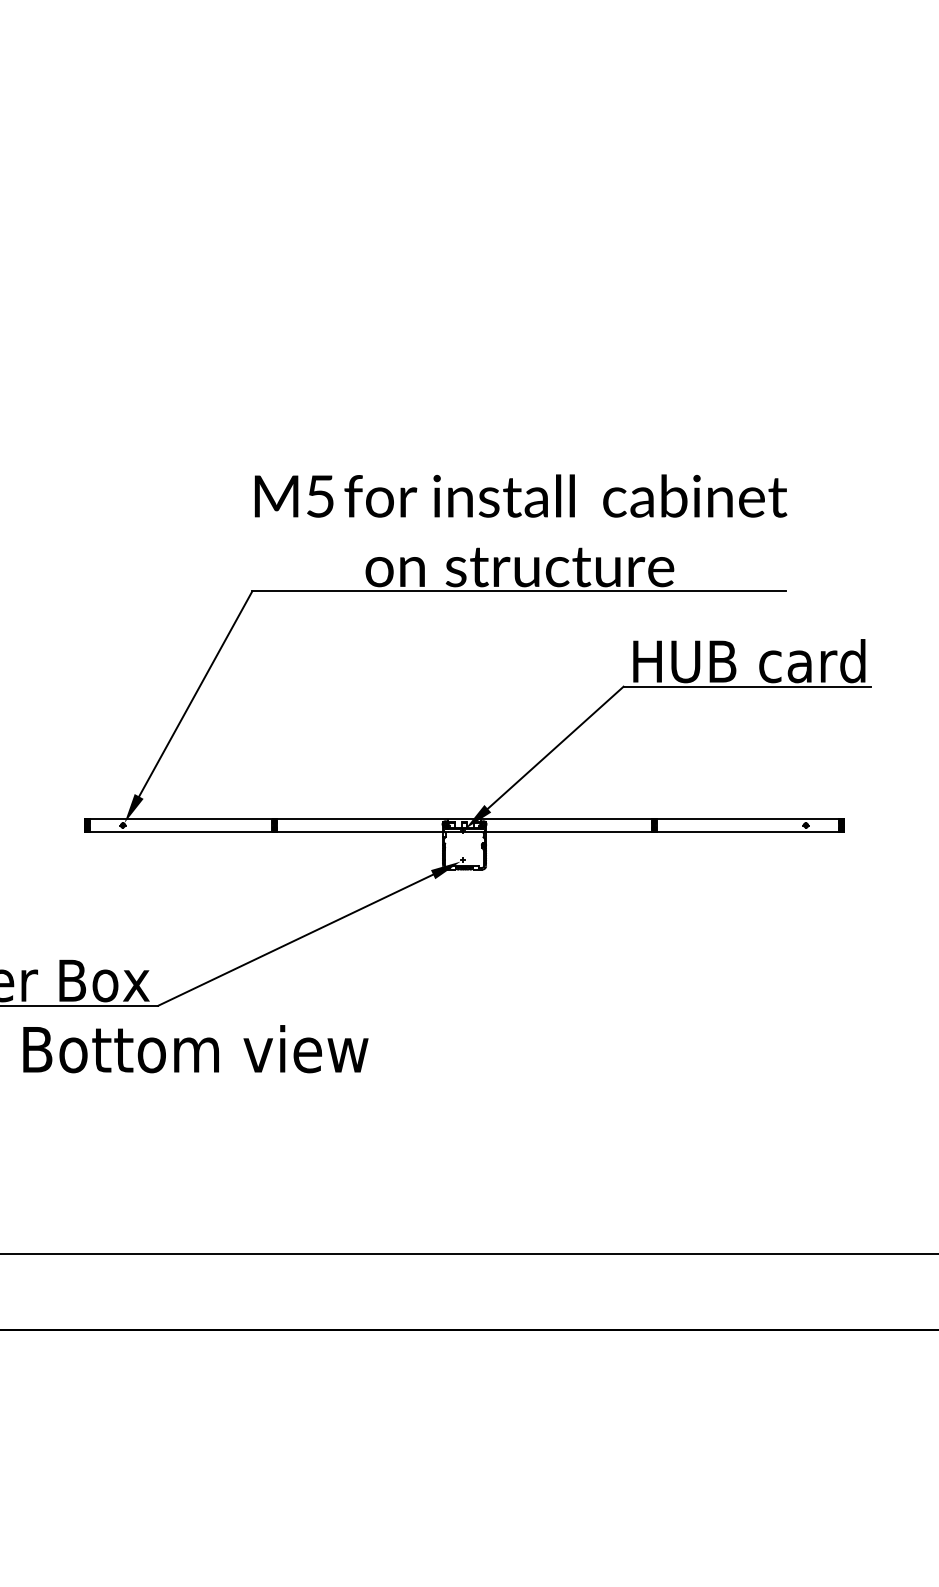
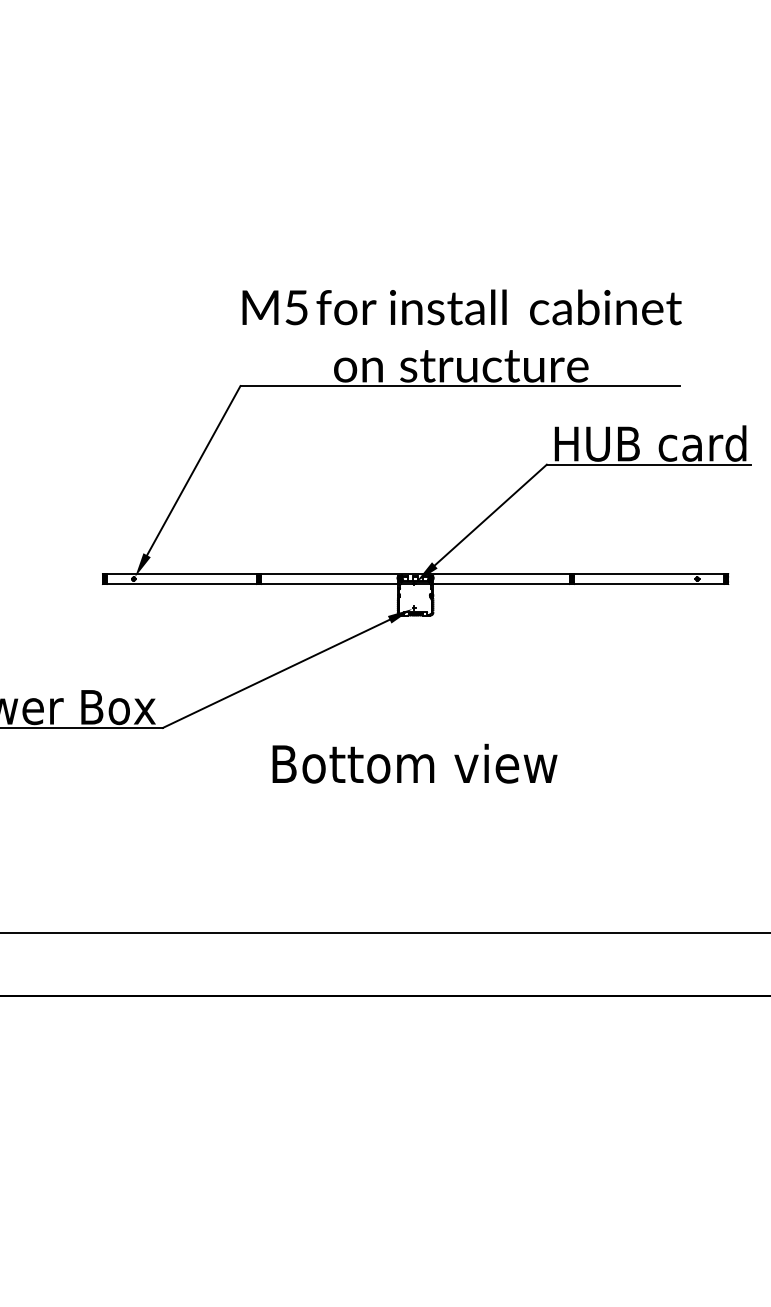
text: (195, 1049) -> (414, 764), moved

